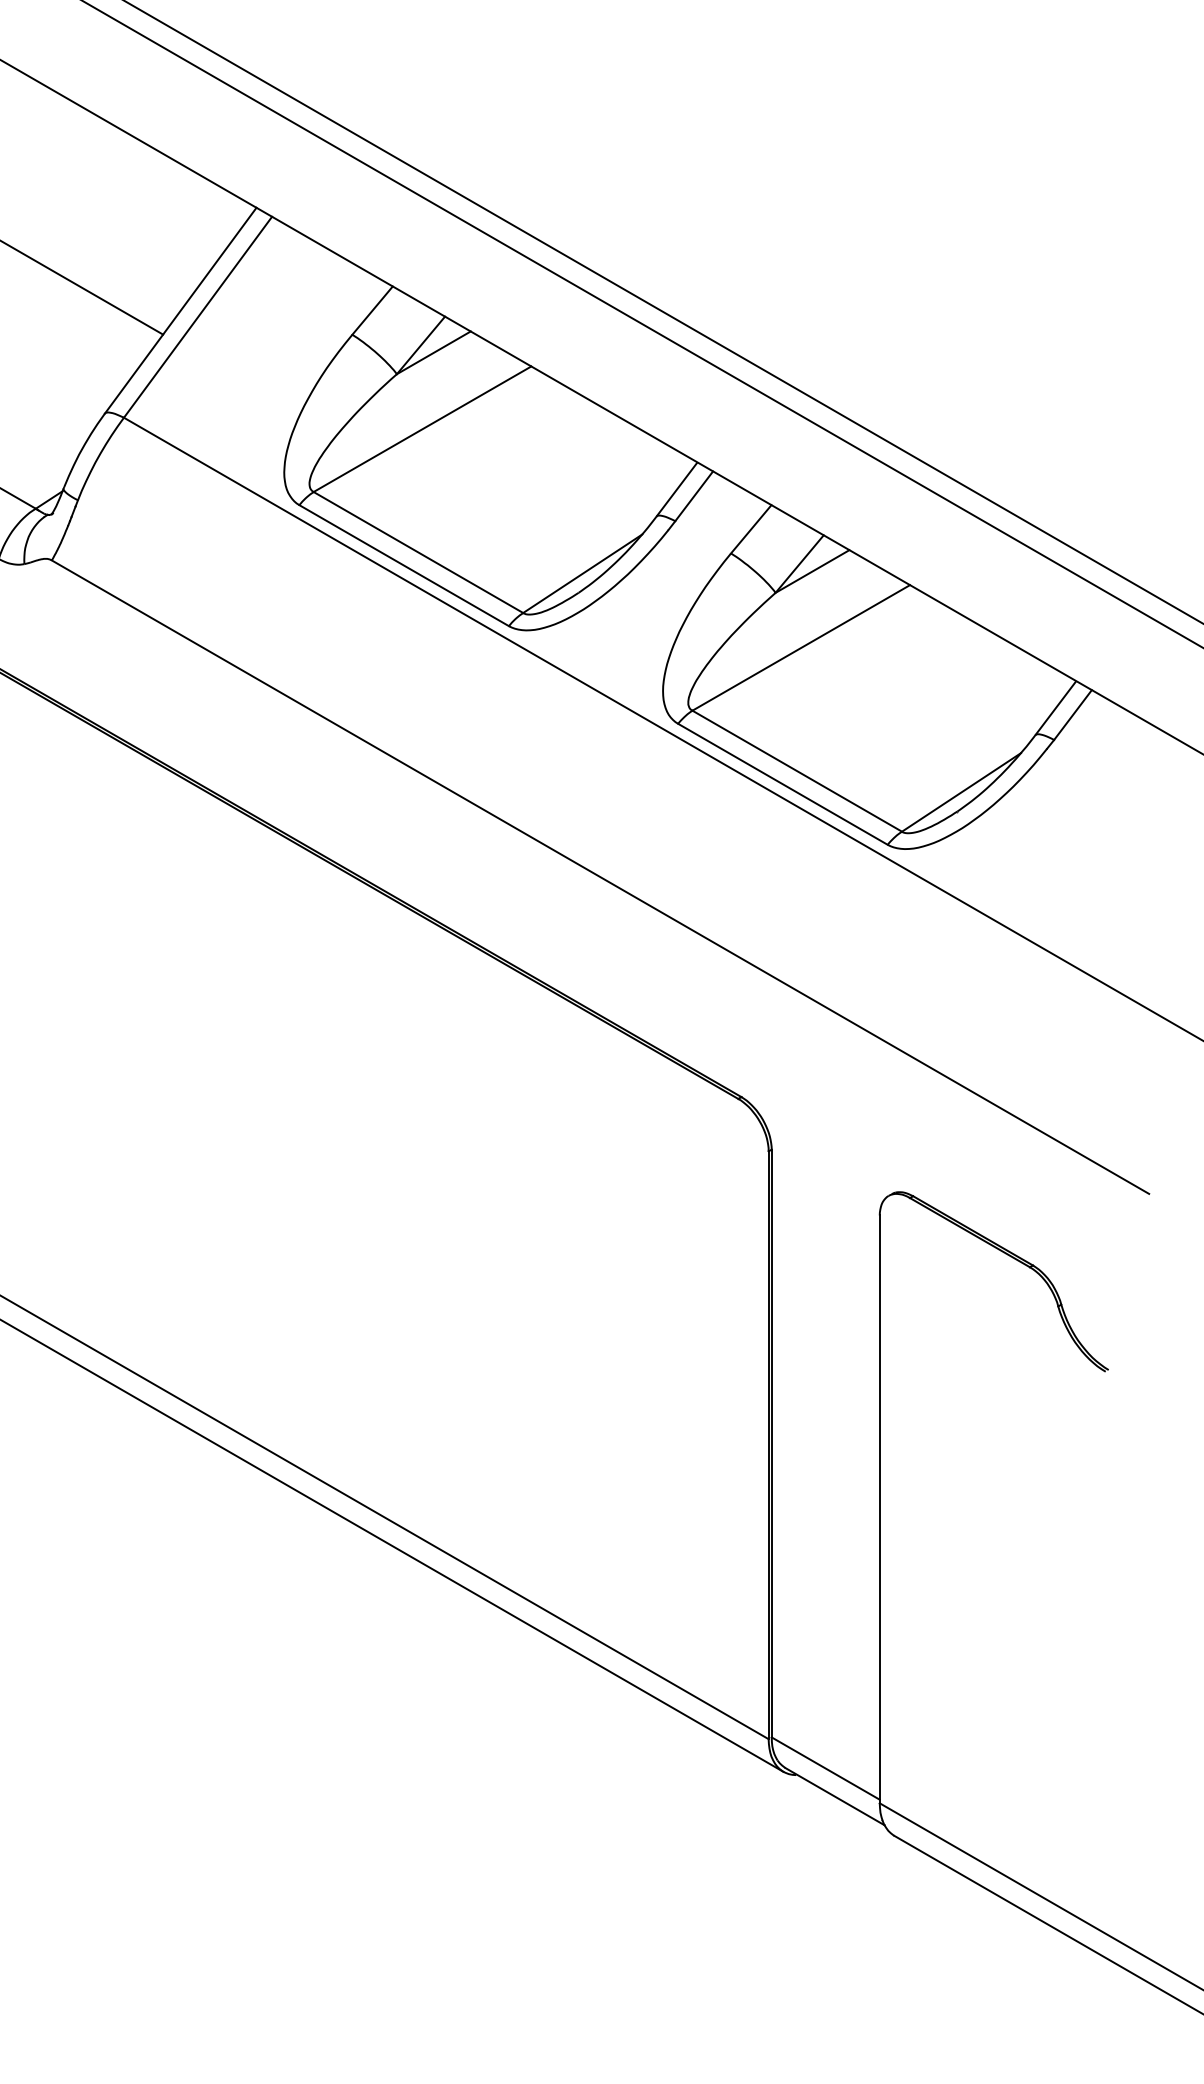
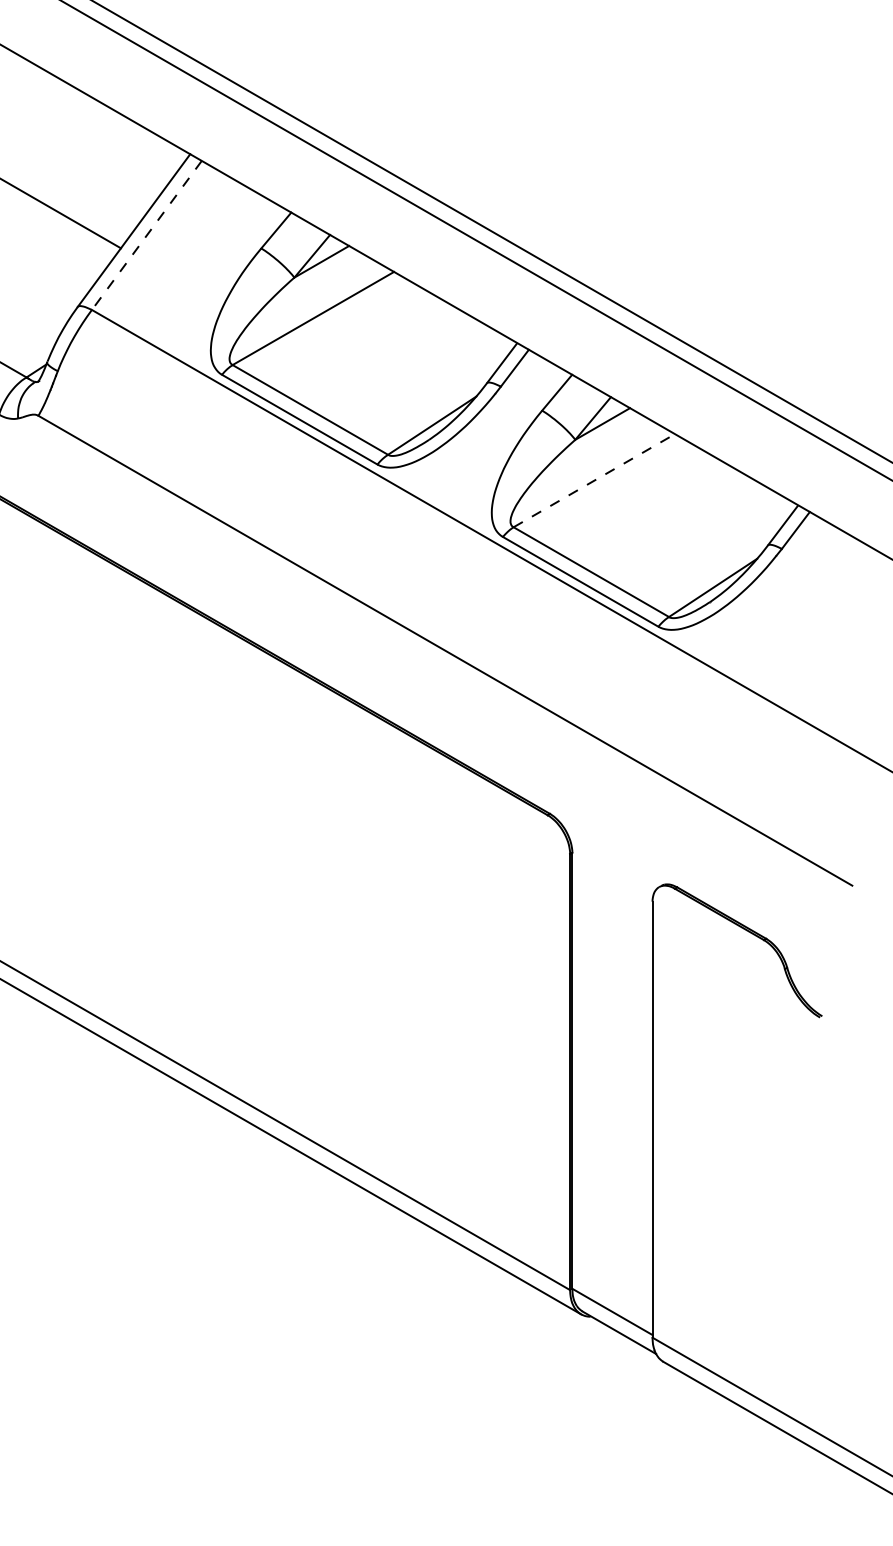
line: (197, 317) -> (146, 235), solid -> dashed
line: (801, 647) -> (594, 480), solid -> dashed

